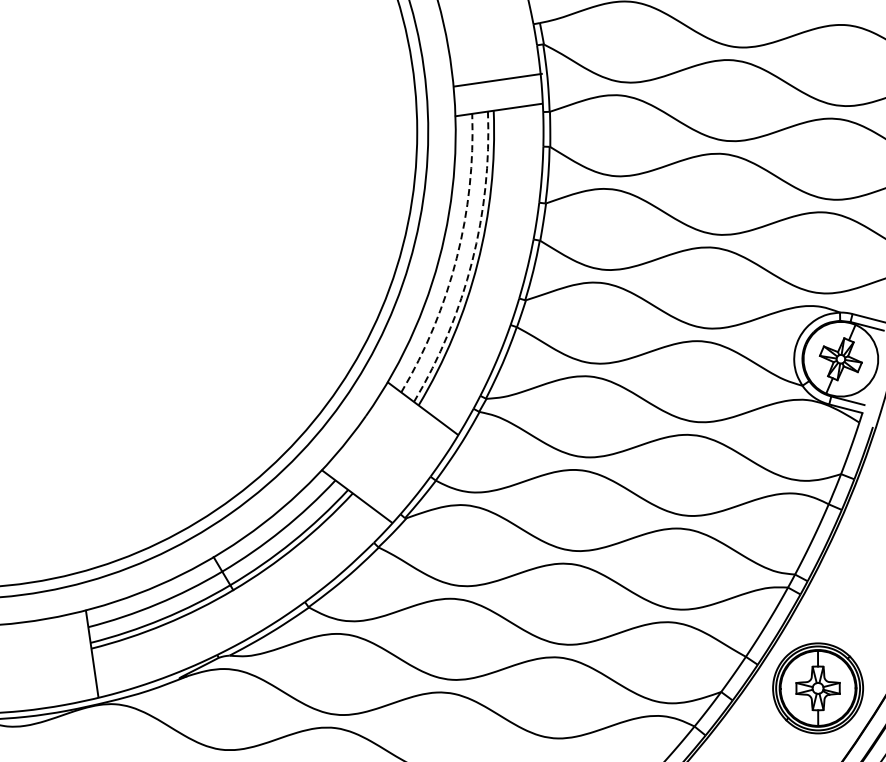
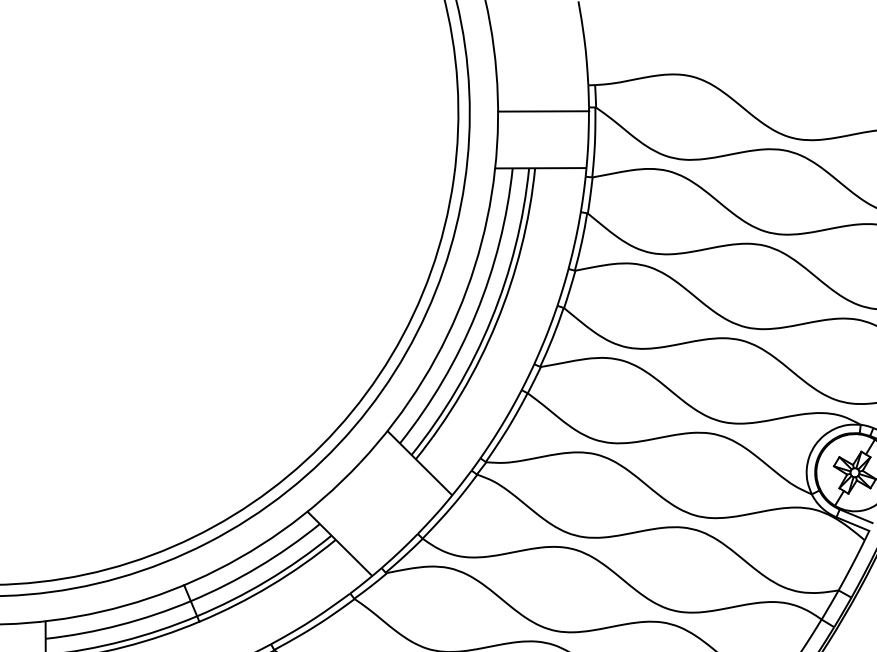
line: (497, 79) -> (543, 110), moved
arc: (456, 258) -> (475, 314), dashed -> solid
arc: (472, 262) -> (491, 320), dashed -> solid

